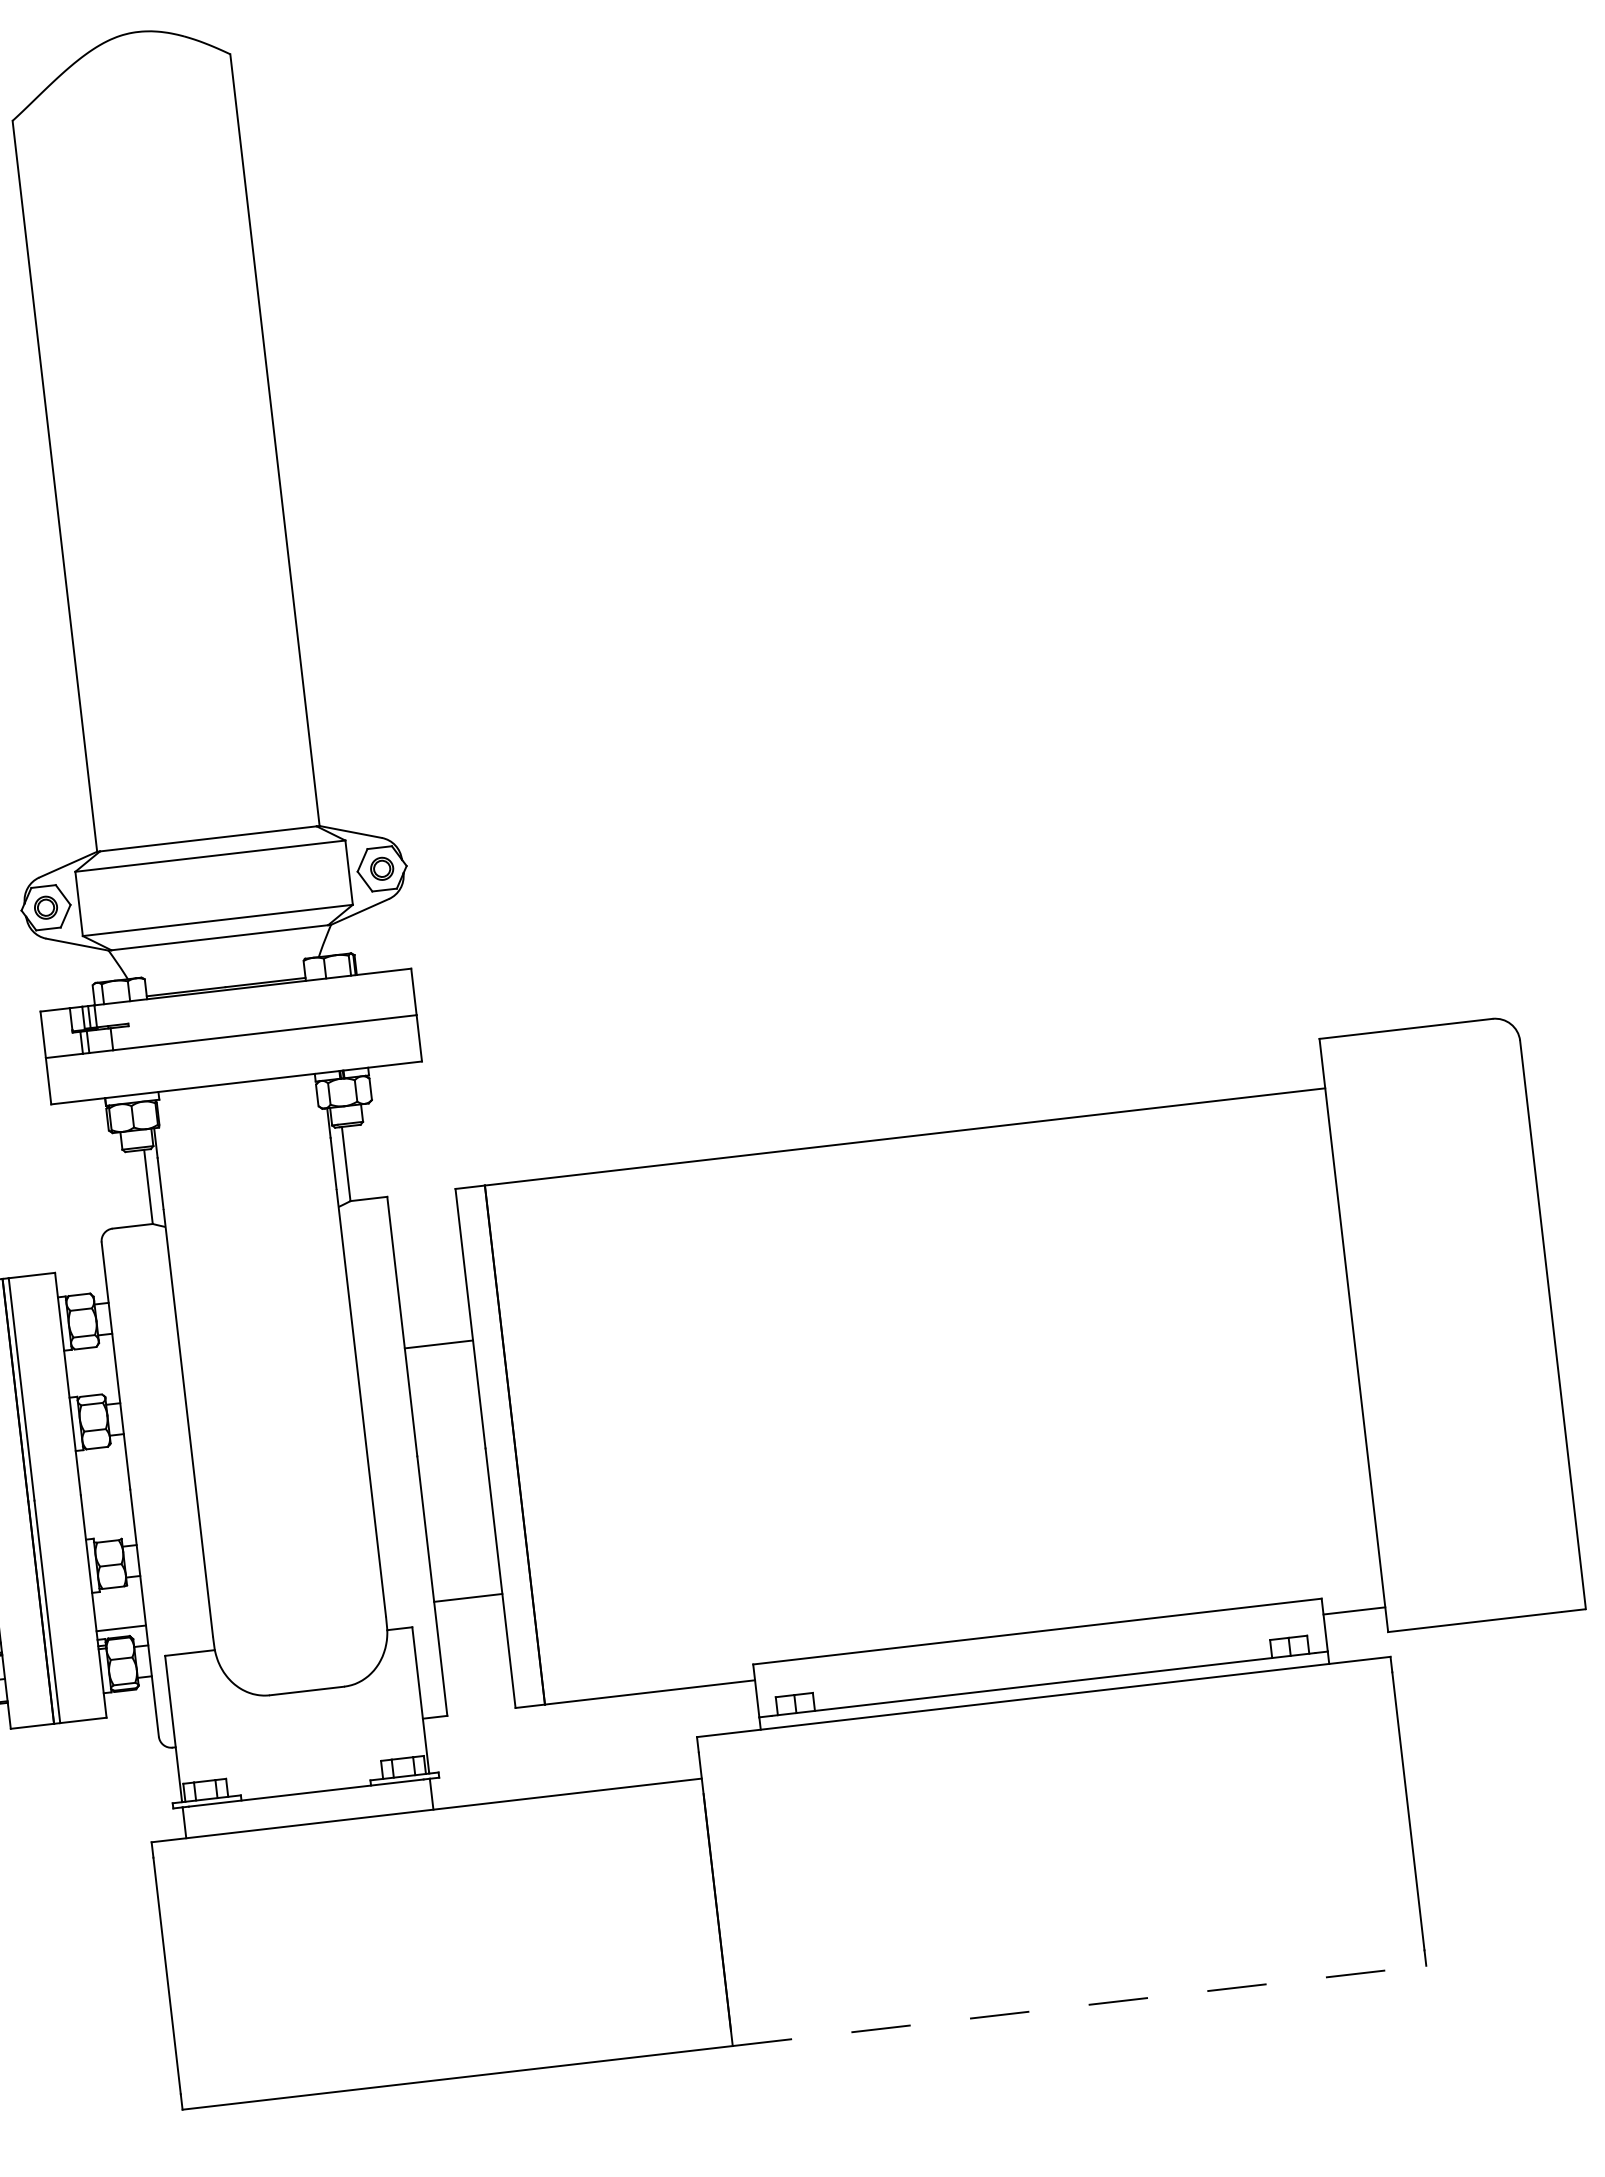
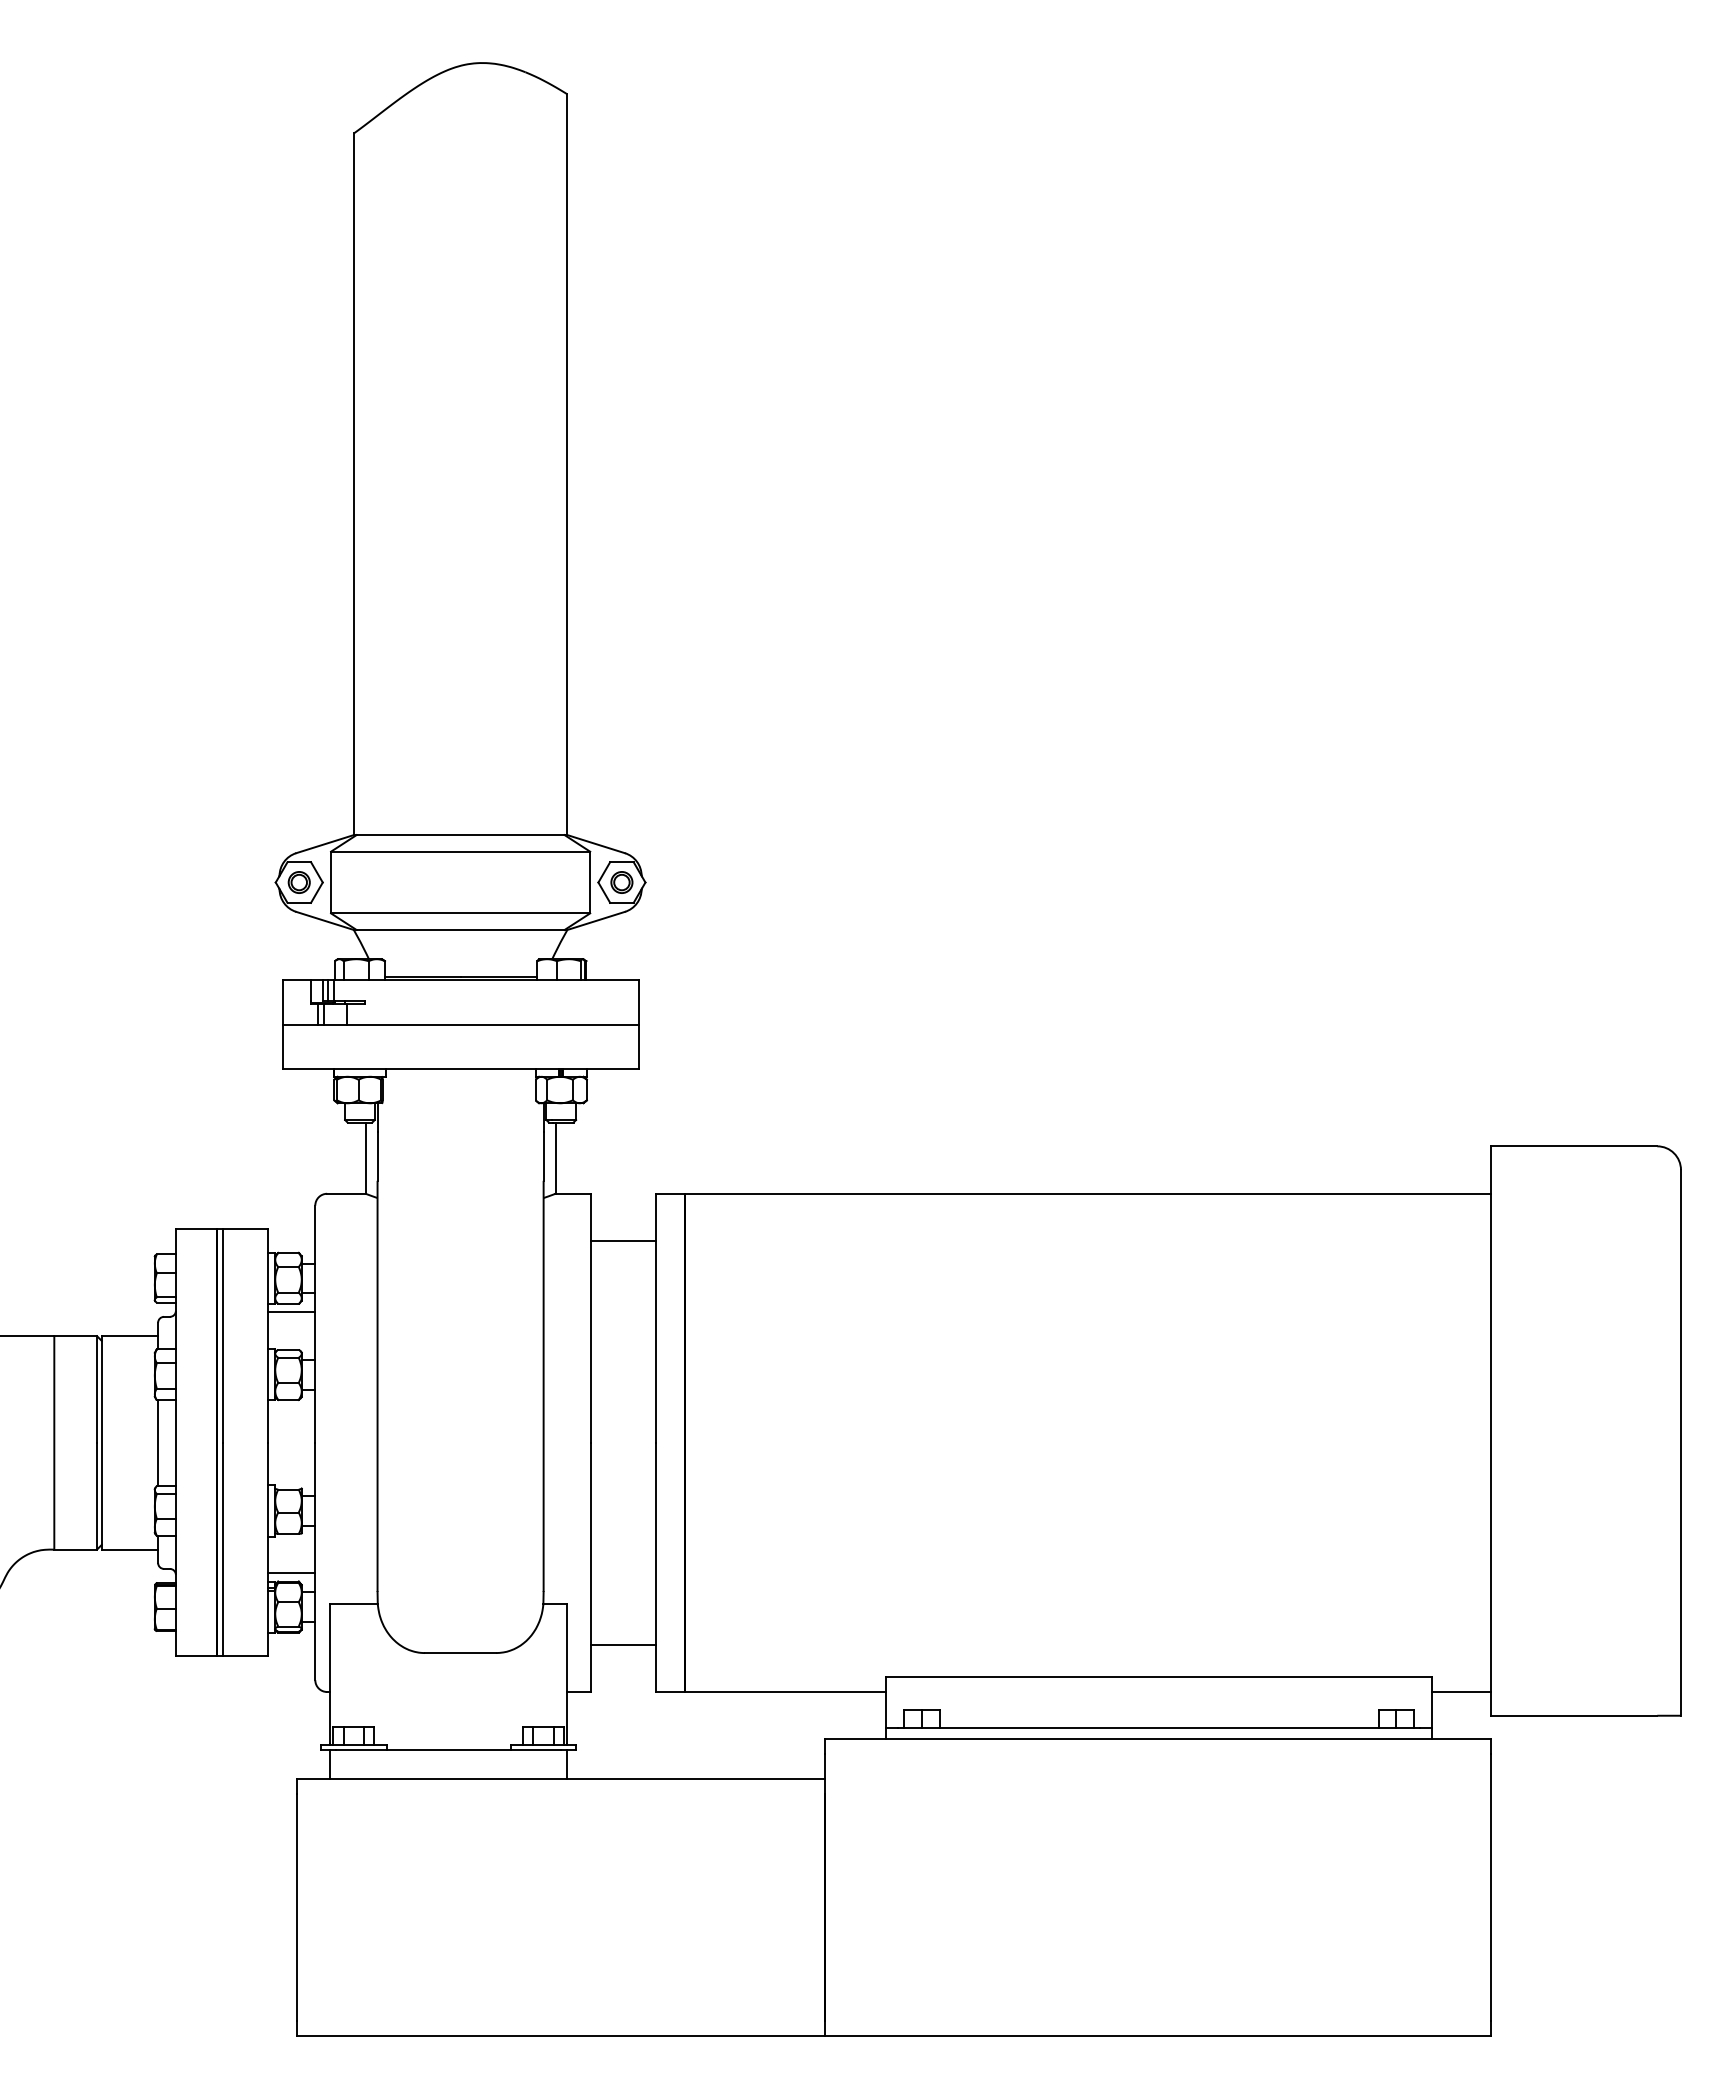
line: (438, 1344) -> (623, 1241), moved
line: (89, 1356) -> (291, 1312), added
line: (468, 1597) -> (623, 1644), moved
line: (1079, 2006) -> (1157, 2036), dashed -> solid

